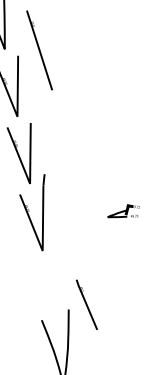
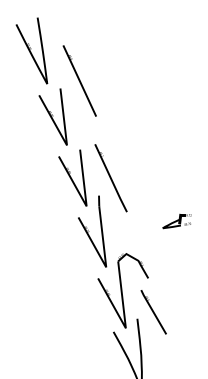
part: (59, 157) -> (110, 178), added
part: (56, 277) -> (122, 290), added

